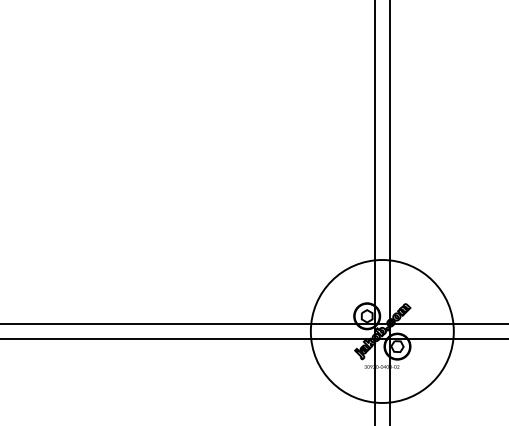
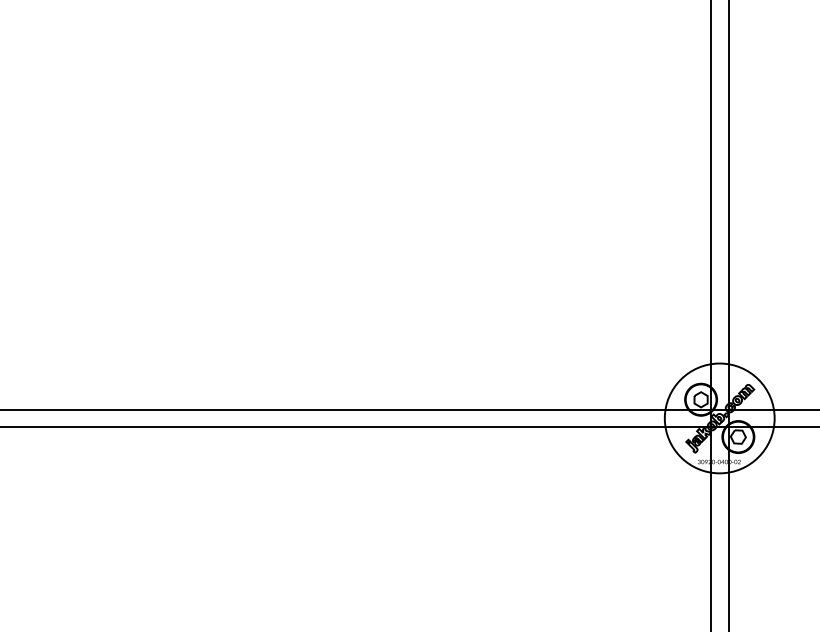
circle: (382, 331) -> (719, 418), size x0.62

